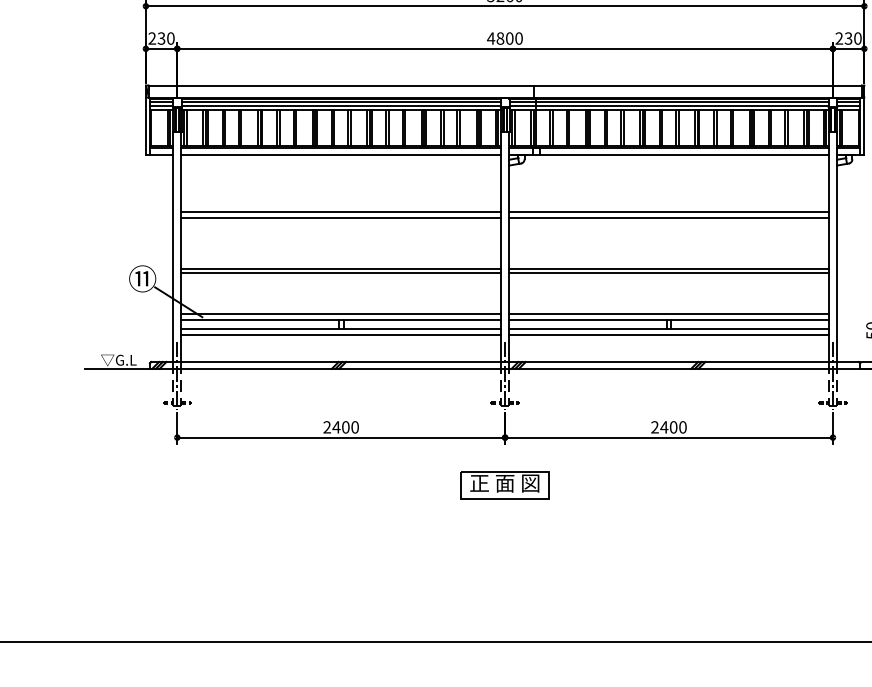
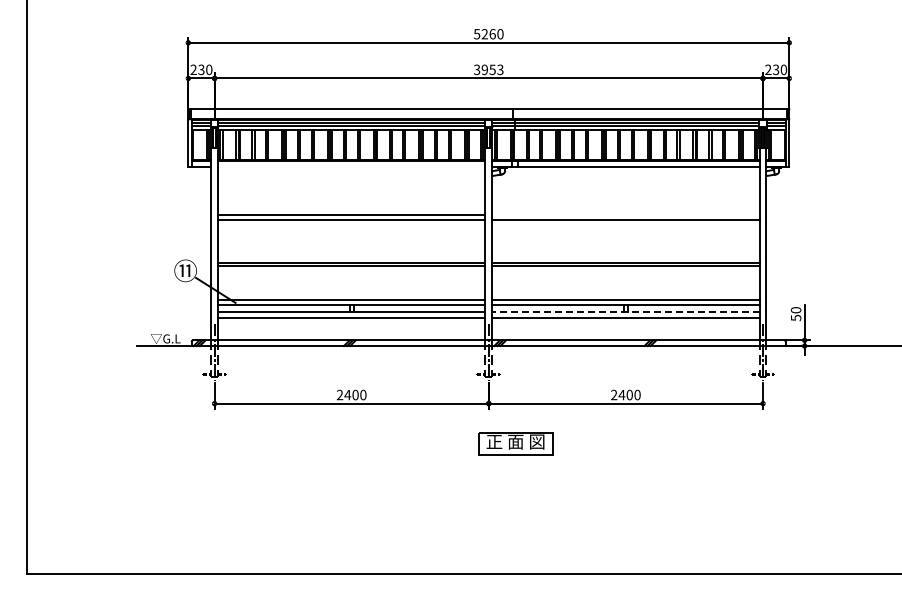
text: (504, 38) -> (488, 69), 4800 -> 3953
line: (340, 155) -> (351, 167), removed
line: (668, 211) -> (625, 214), removed
line: (668, 328) -> (625, 312), solid -> dashed
part: (504, 485) -> (515, 443), moved

